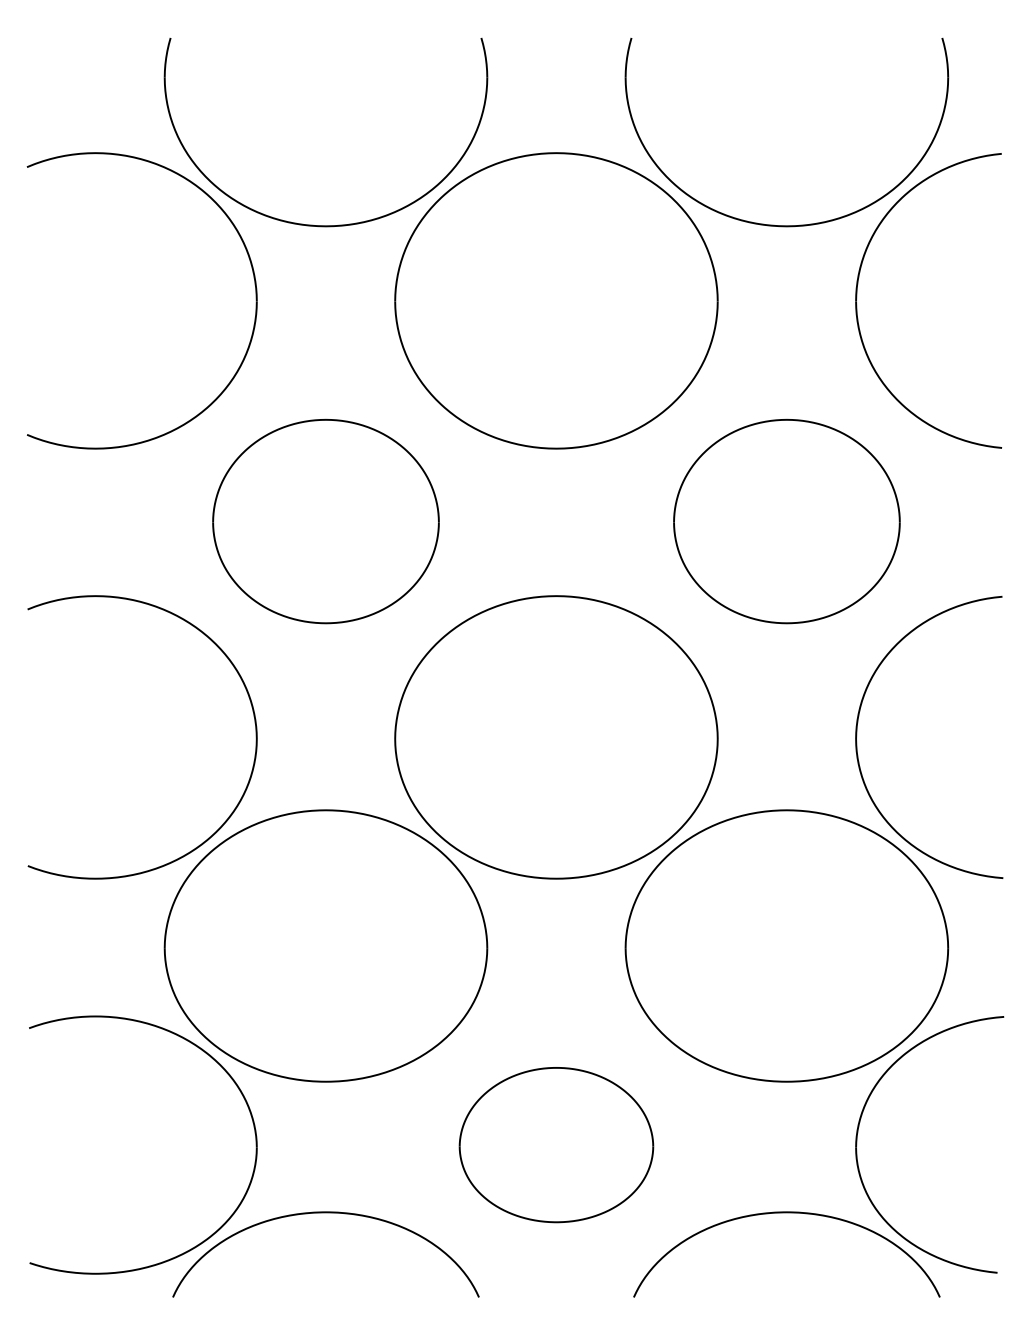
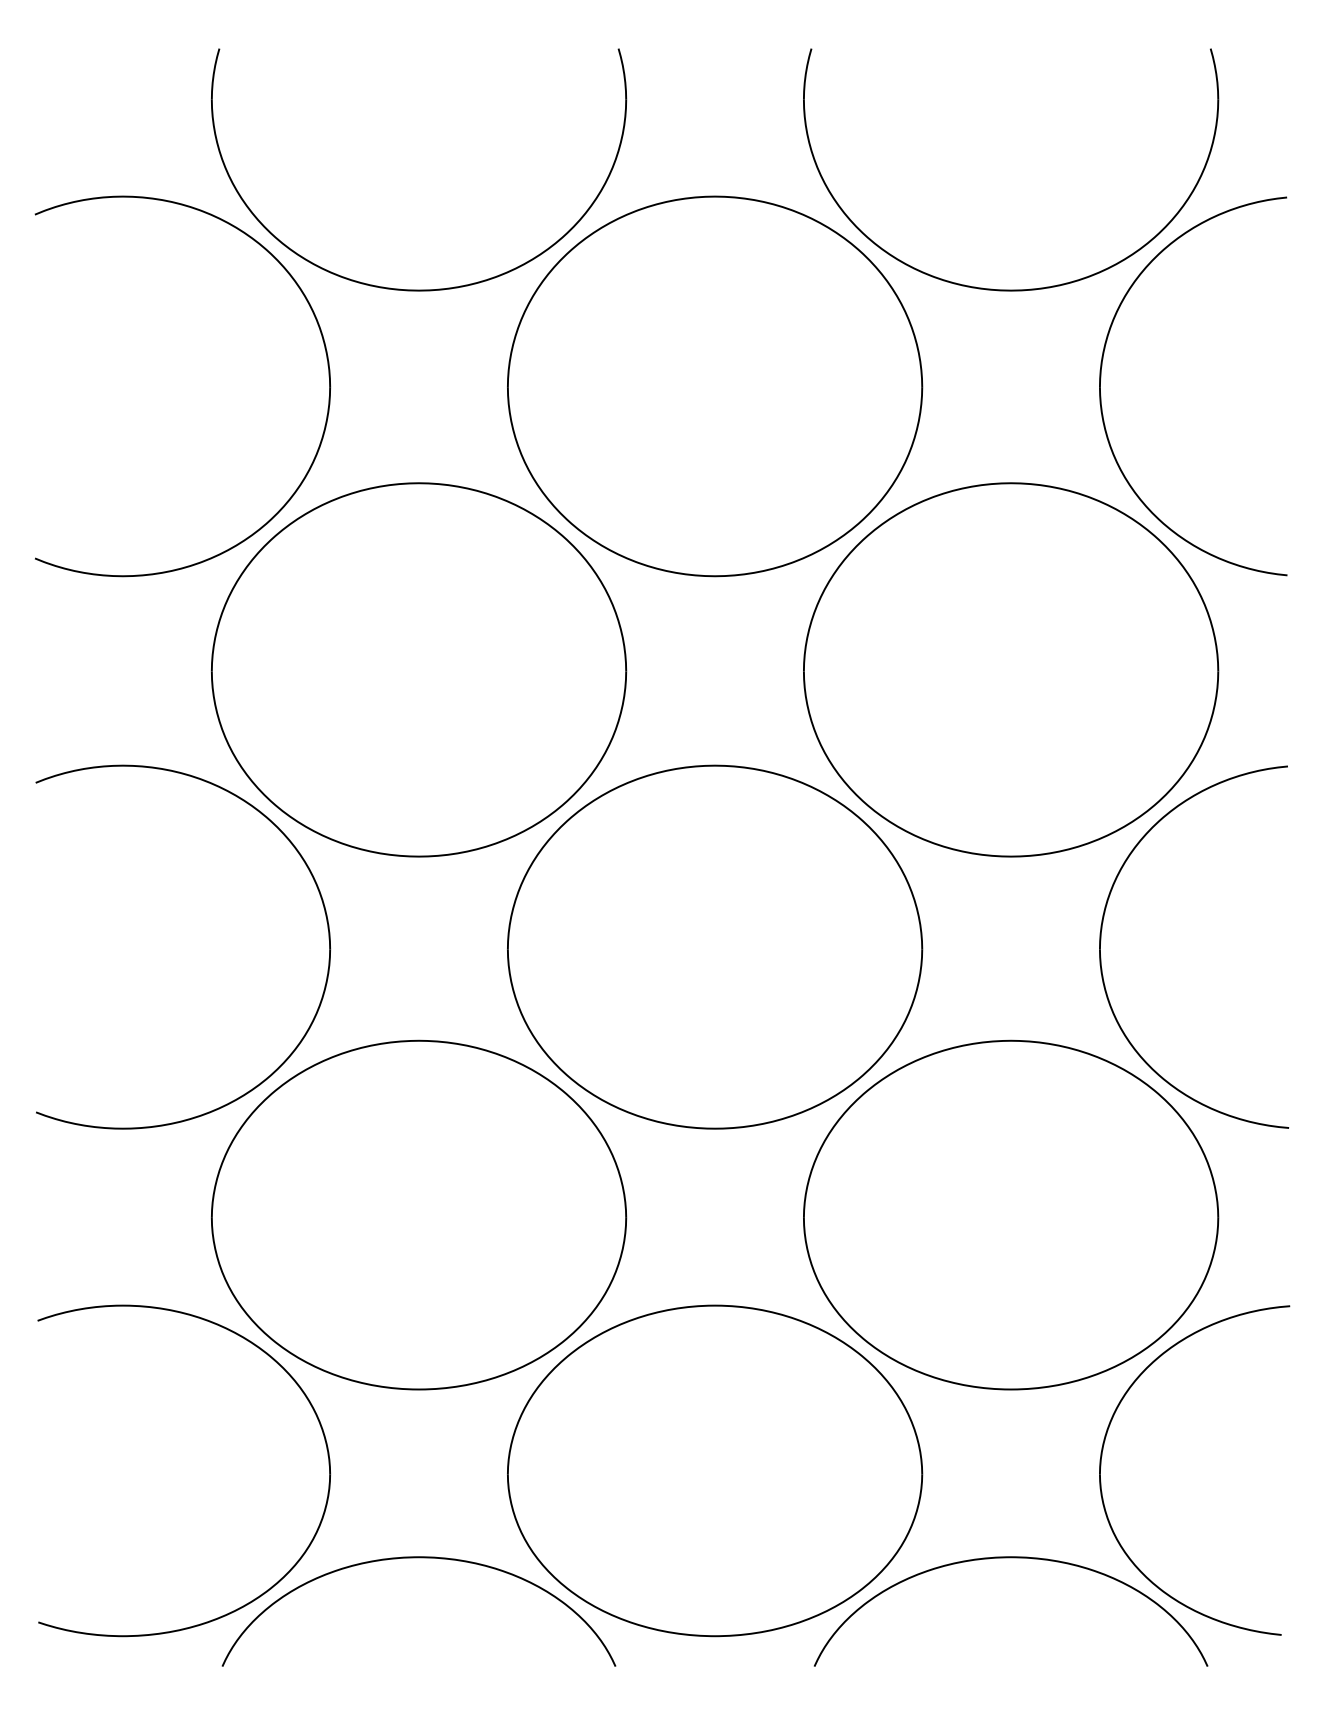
part: (325, 521) -> (418, 669), size x1.43
part: (786, 521) -> (1010, 669), size x1.43
part: (556, 1144) -> (715, 1470), size x1.67

